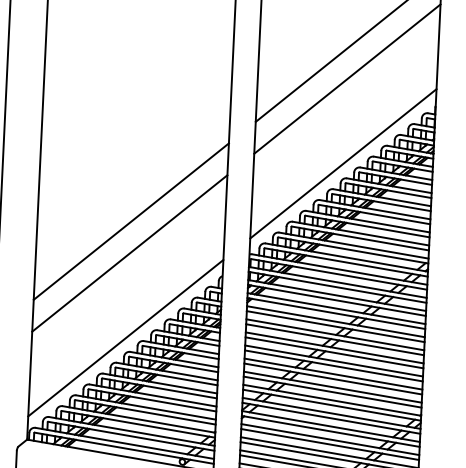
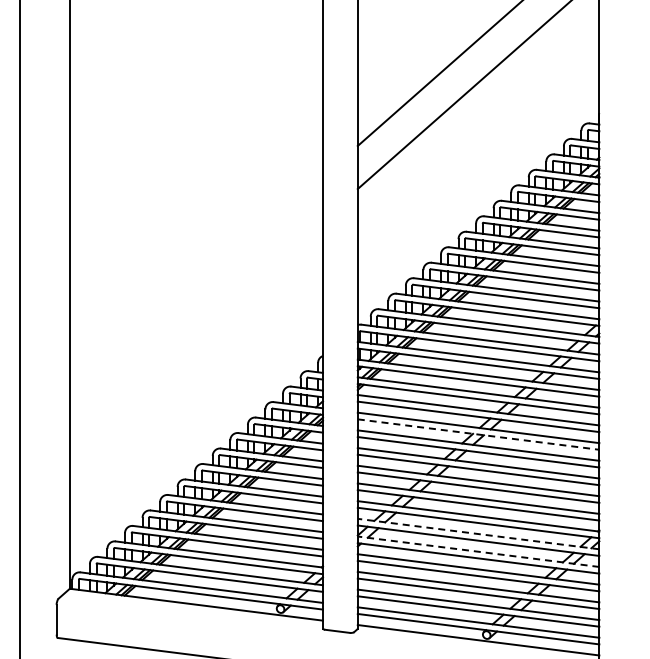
line: (343, 163) -> (478, 196), removed
line: (130, 220) -> (195, 287), removed
line: (129, 252) -> (195, 330), removed
line: (125, 337) -> (195, 445), removed
line: (335, 339) -> (478, 434), solid -> dashed
line: (331, 413) -> (478, 534), solid -> dashed
line: (330, 426) -> (478, 551), solid -> dashed

